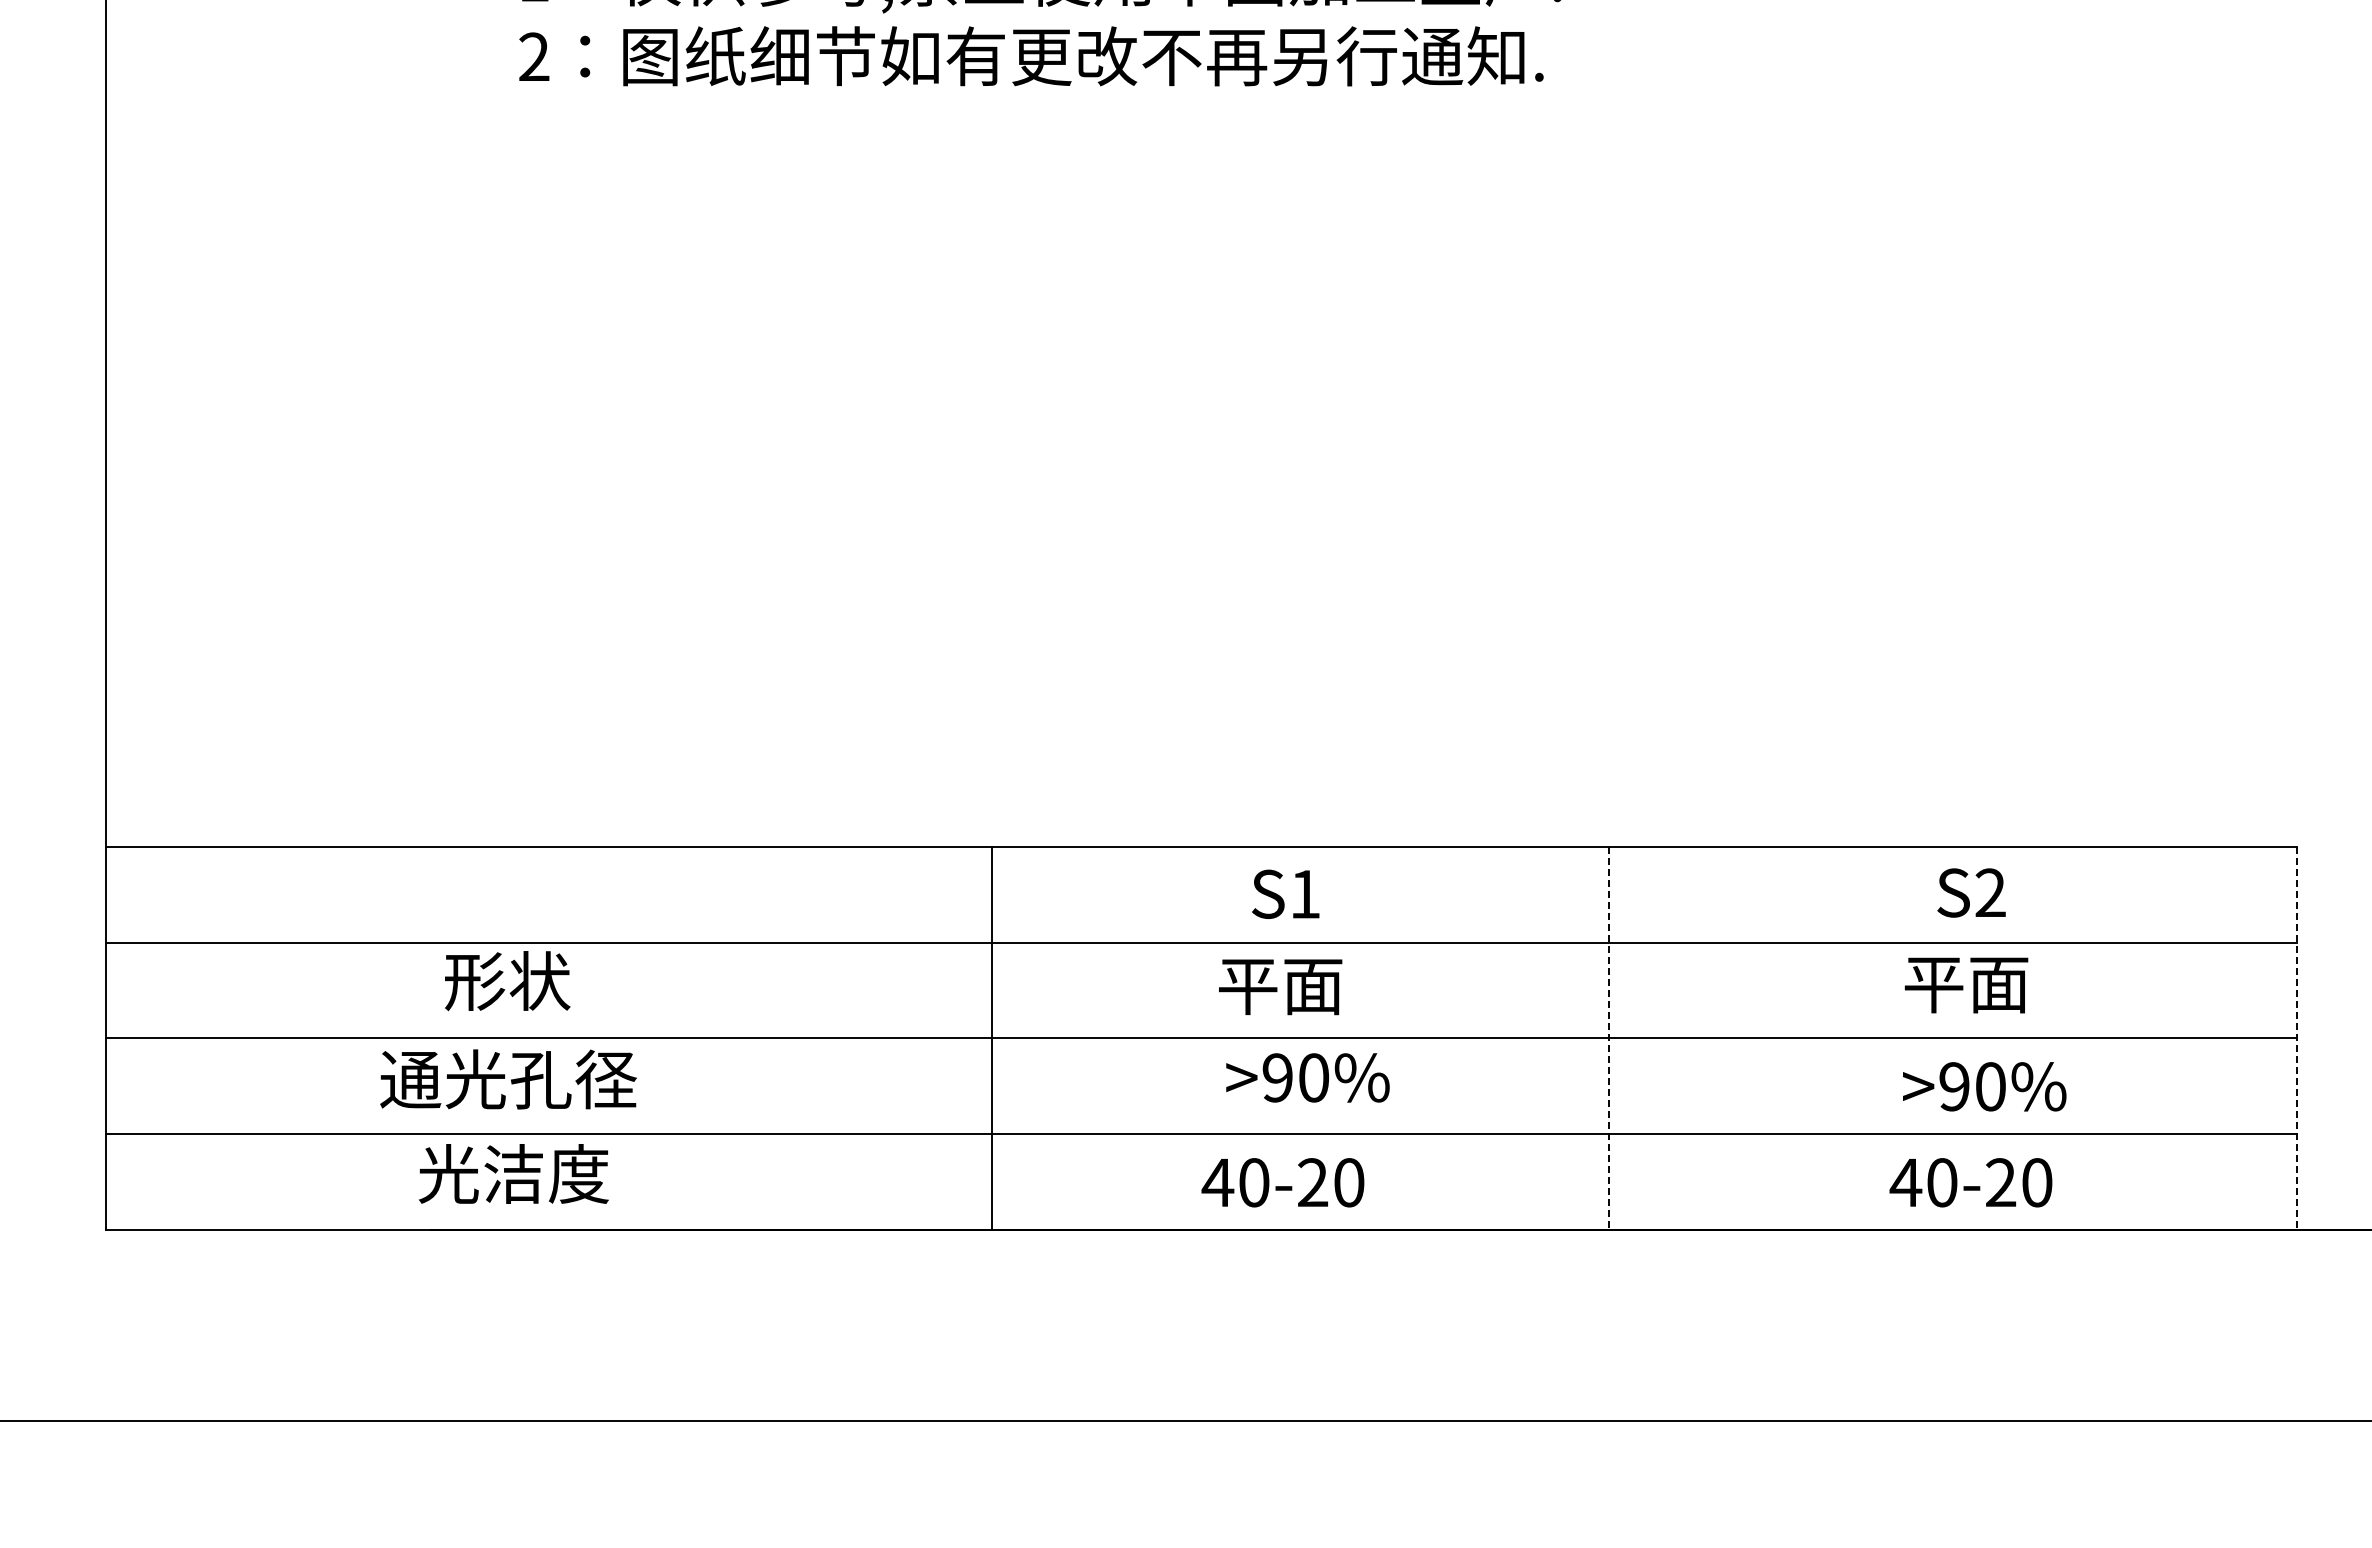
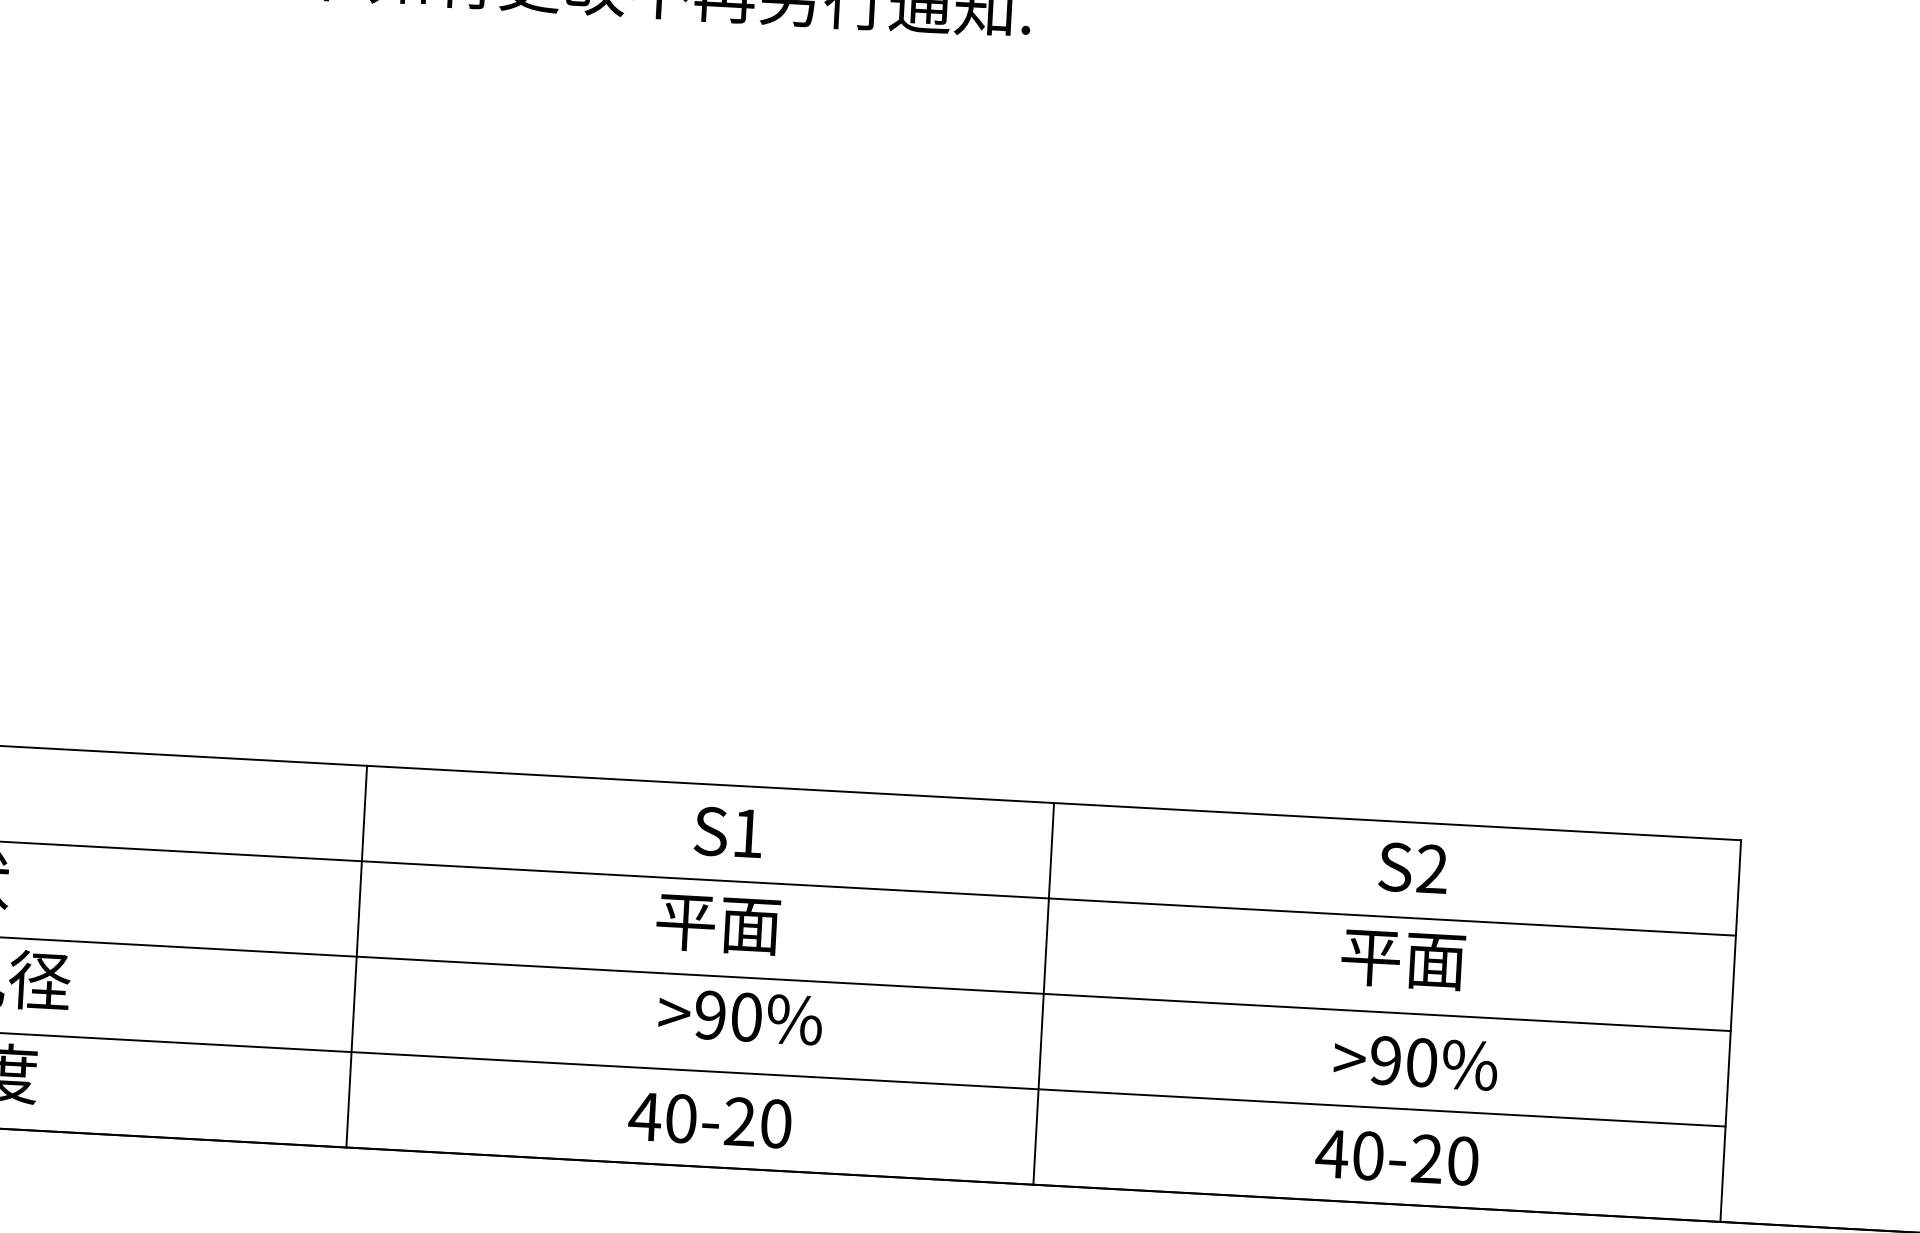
line: (992, 1038) -> (356, 956), moved
line: (1609, 1038) -> (1043, 993), dashed -> solid
line: (2297, 1038) -> (1730, 1031), dashed -> solid

